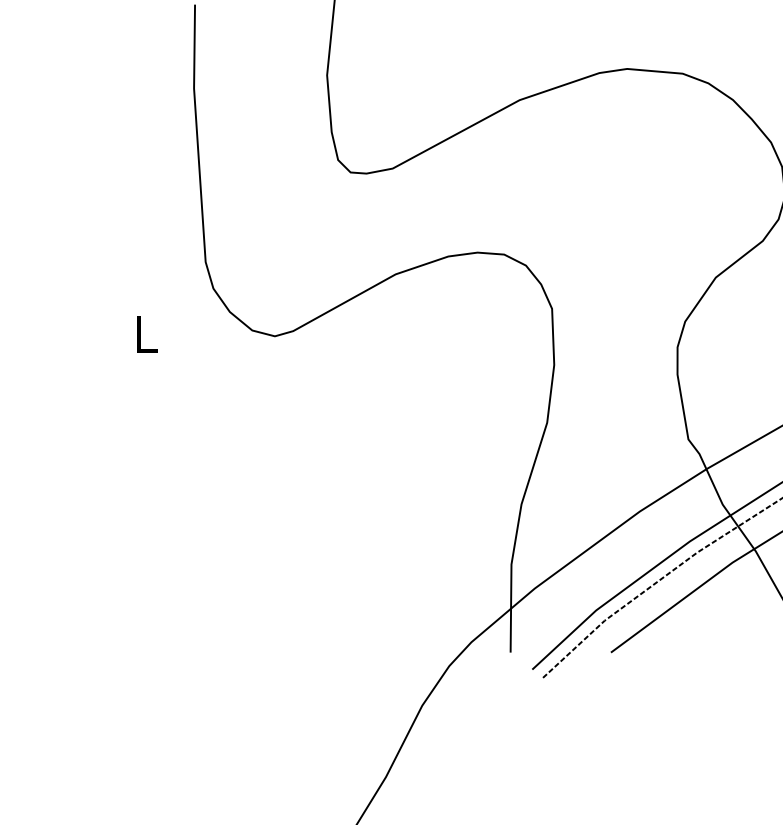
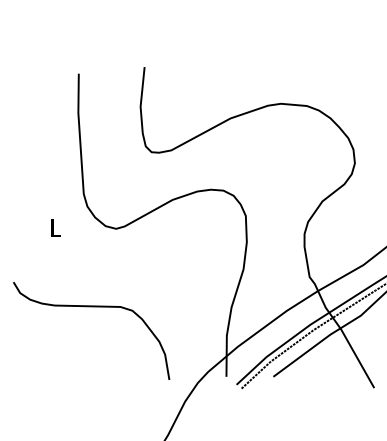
curve: (222, 504) -> (91, 307), added

